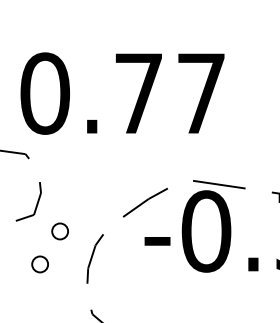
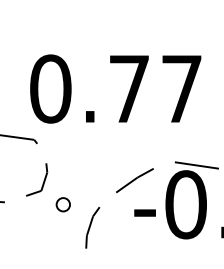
part: (39, 264) -> (45, 232), removed

